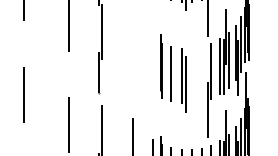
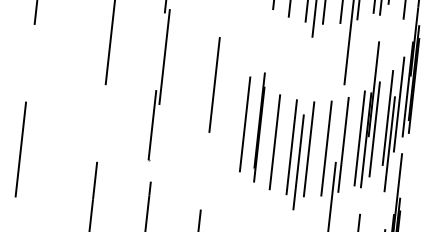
line: (132, 44) -> (214, 84), added
line: (152, 65) -> (244, 123), added
line: (201, 74) -> (326, 148), added
line: (191, 75) -> (308, 148), added

